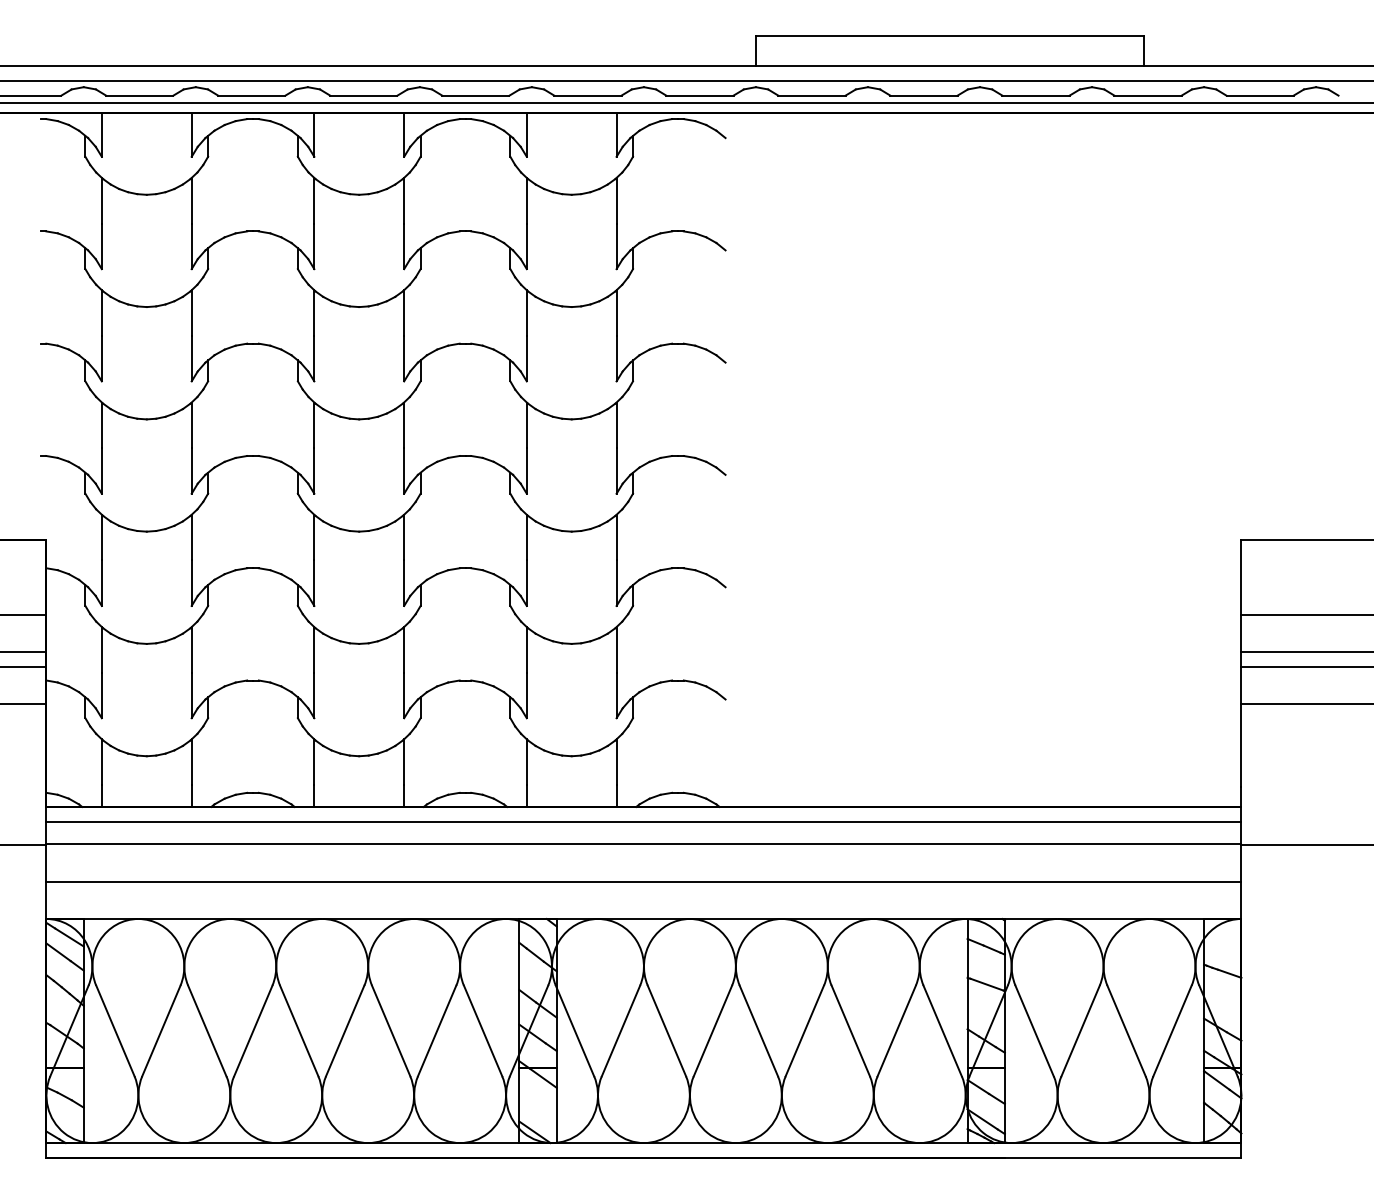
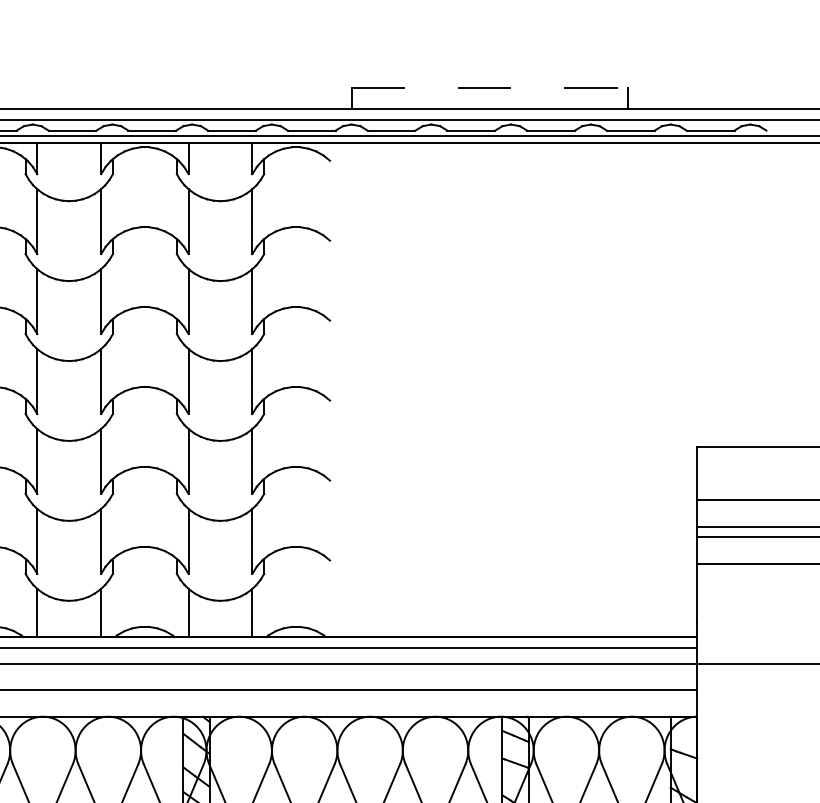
line: (950, 35) -> (490, 87), solid -> dashed

